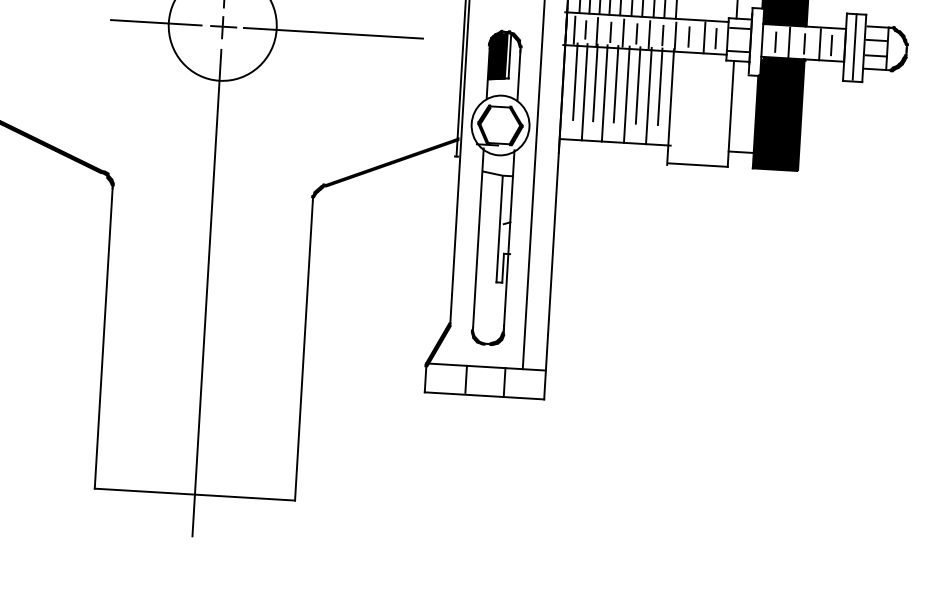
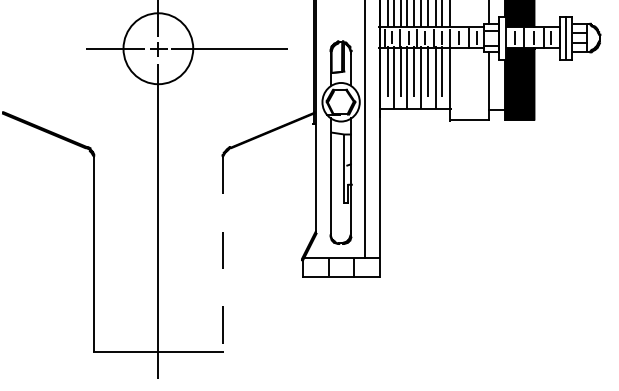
fill: (497, 54) -> (336, 56), removed
line: (304, 350) -> (223, 254), solid -> dashed

